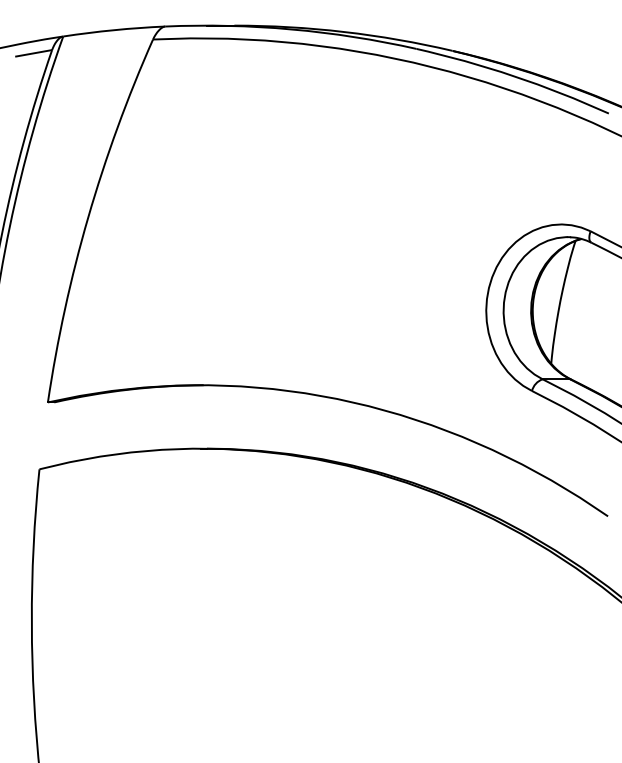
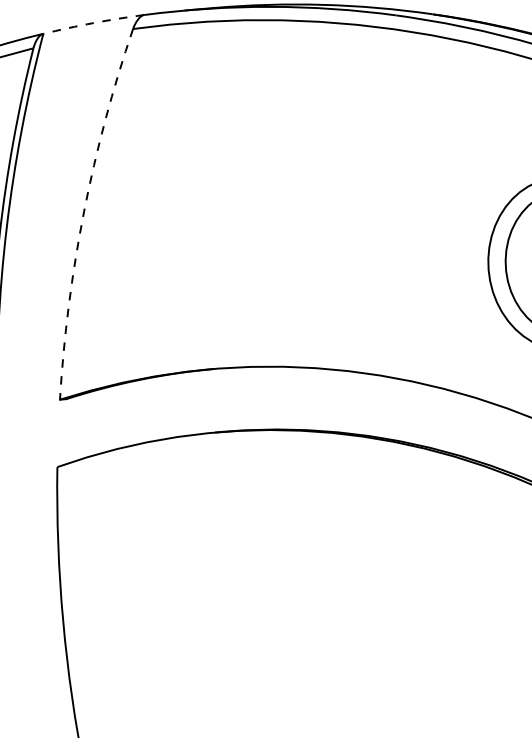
arc: (114, 30) -> (93, 23), solid -> dashed
arc: (88, 217) -> (84, 211), solid -> dashed

